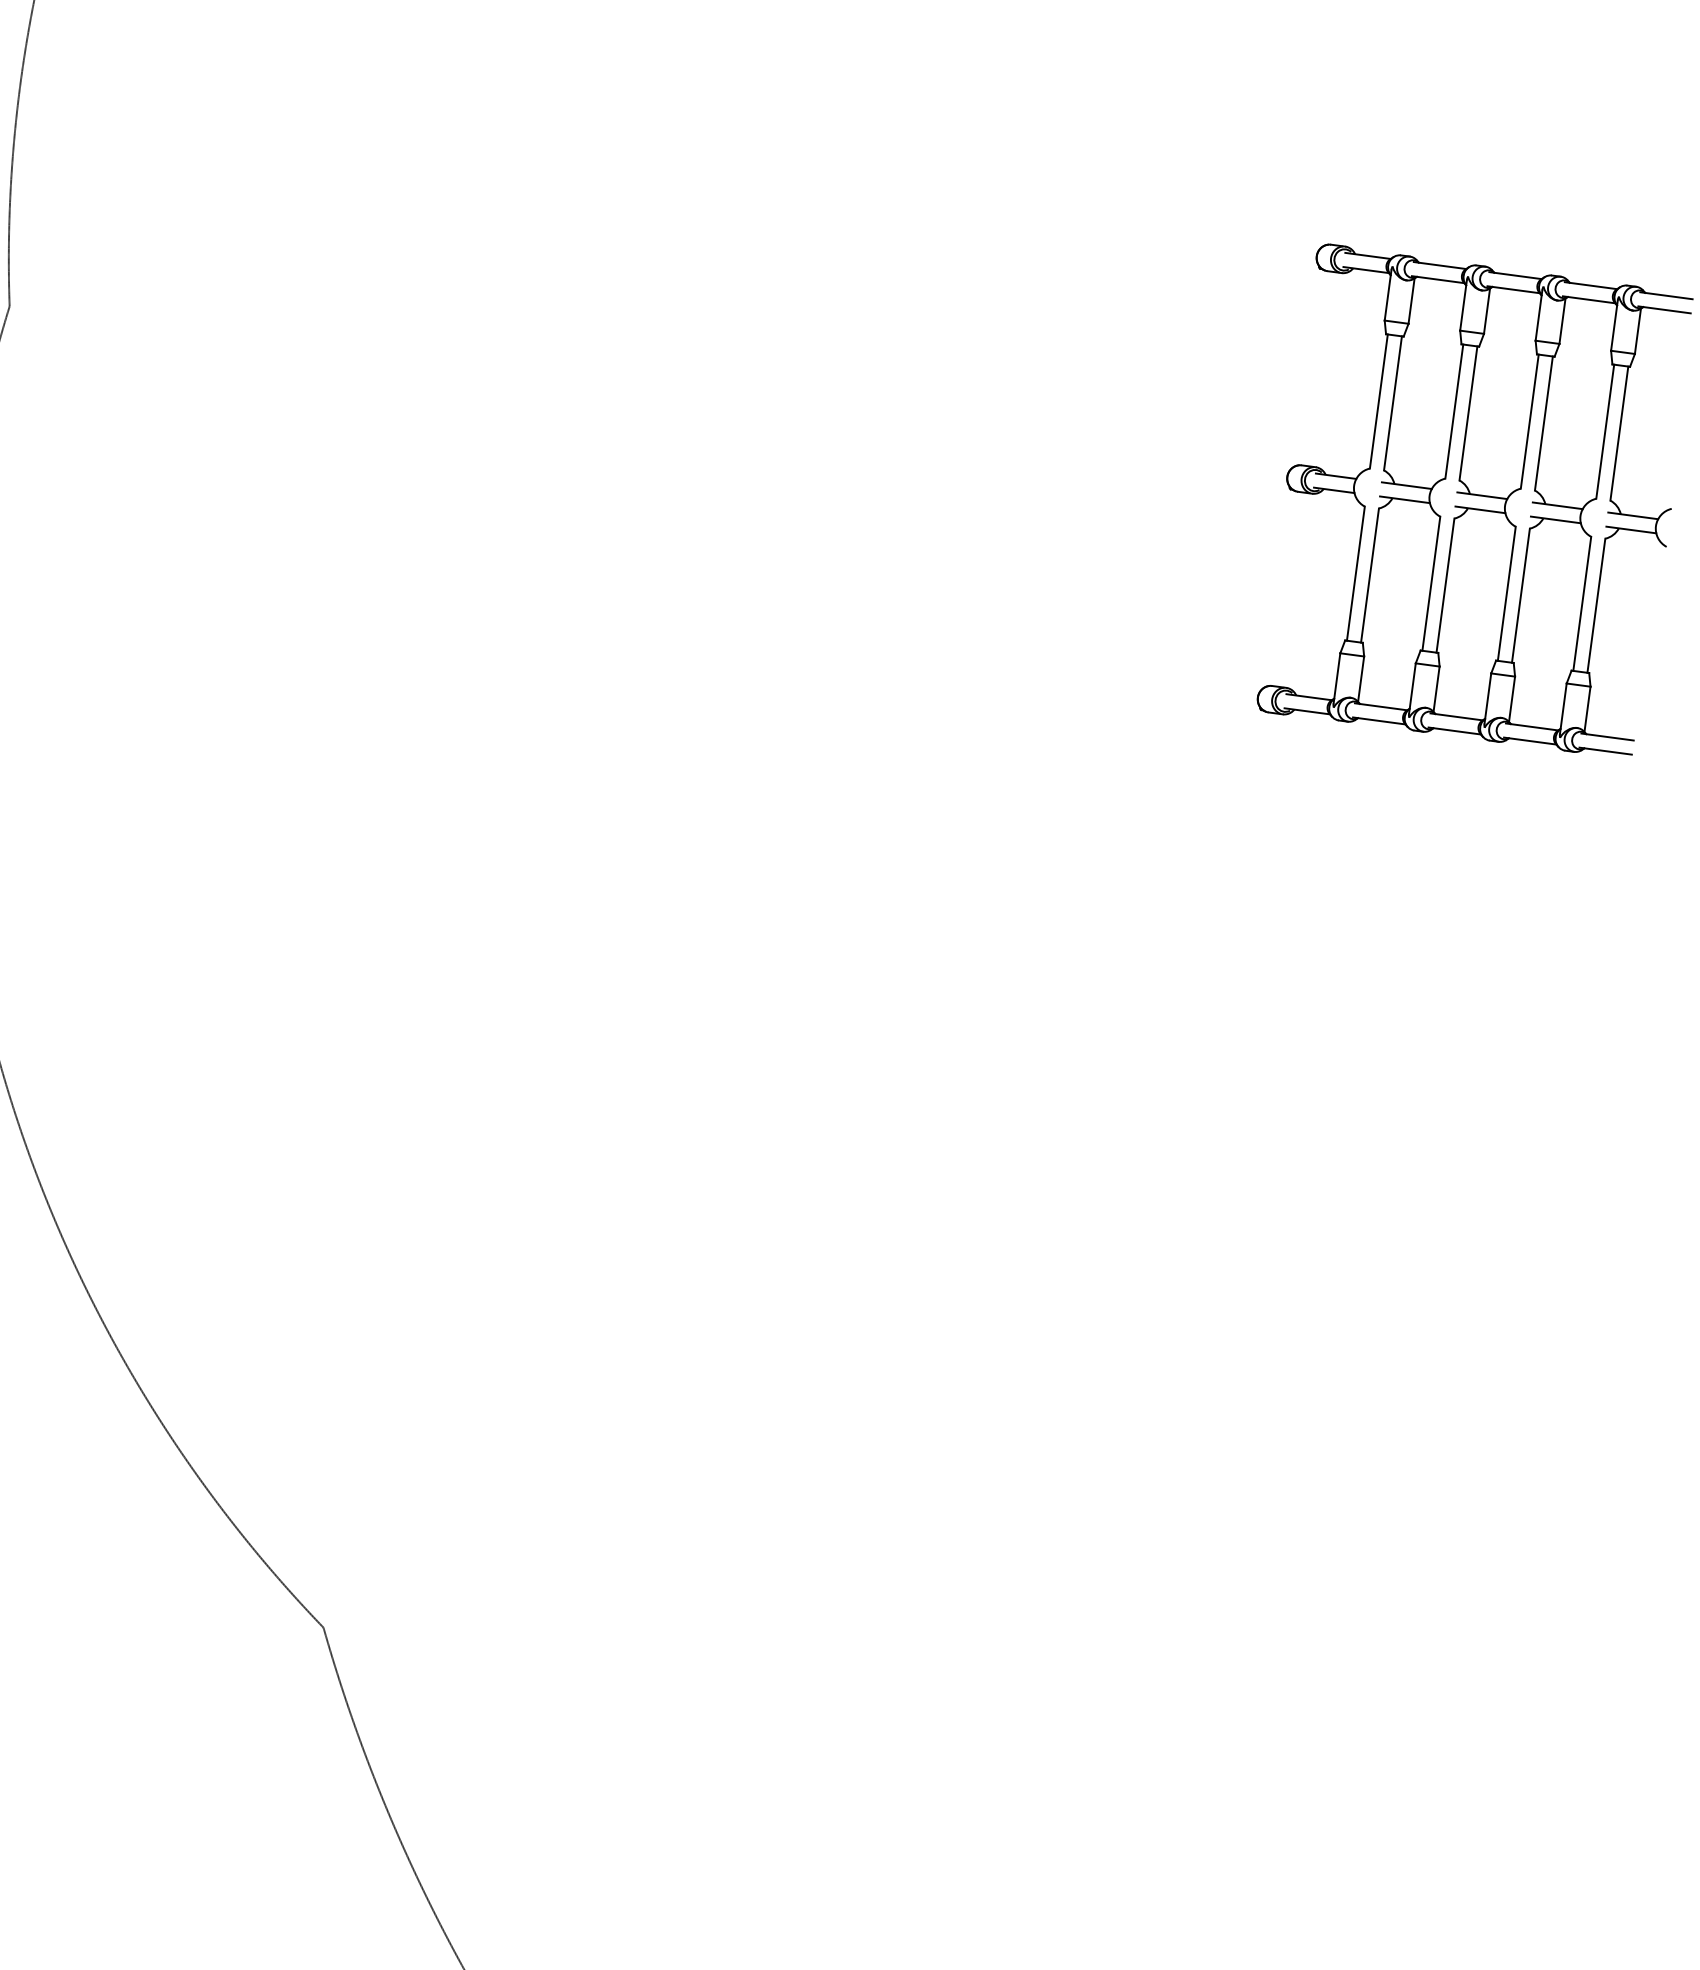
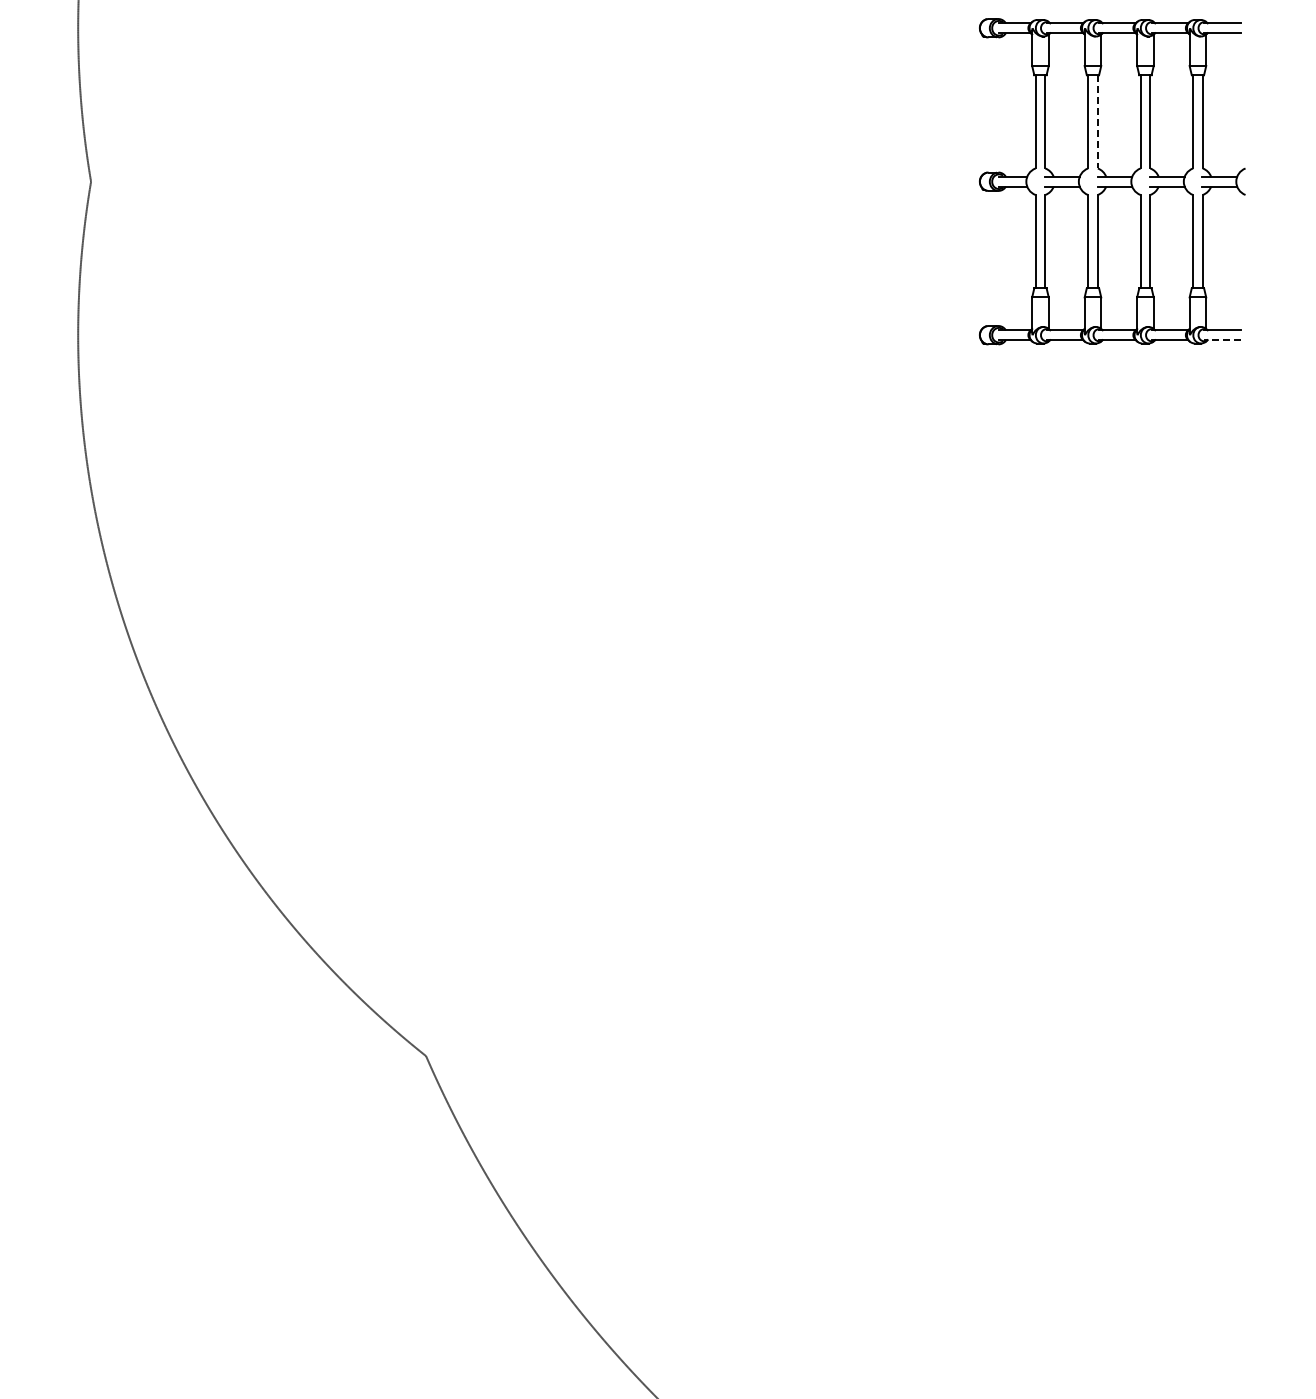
line: (1467, 412) -> (1097, 121), solid -> dashed
line: (1604, 751) -> (1221, 340), solid -> dashed

